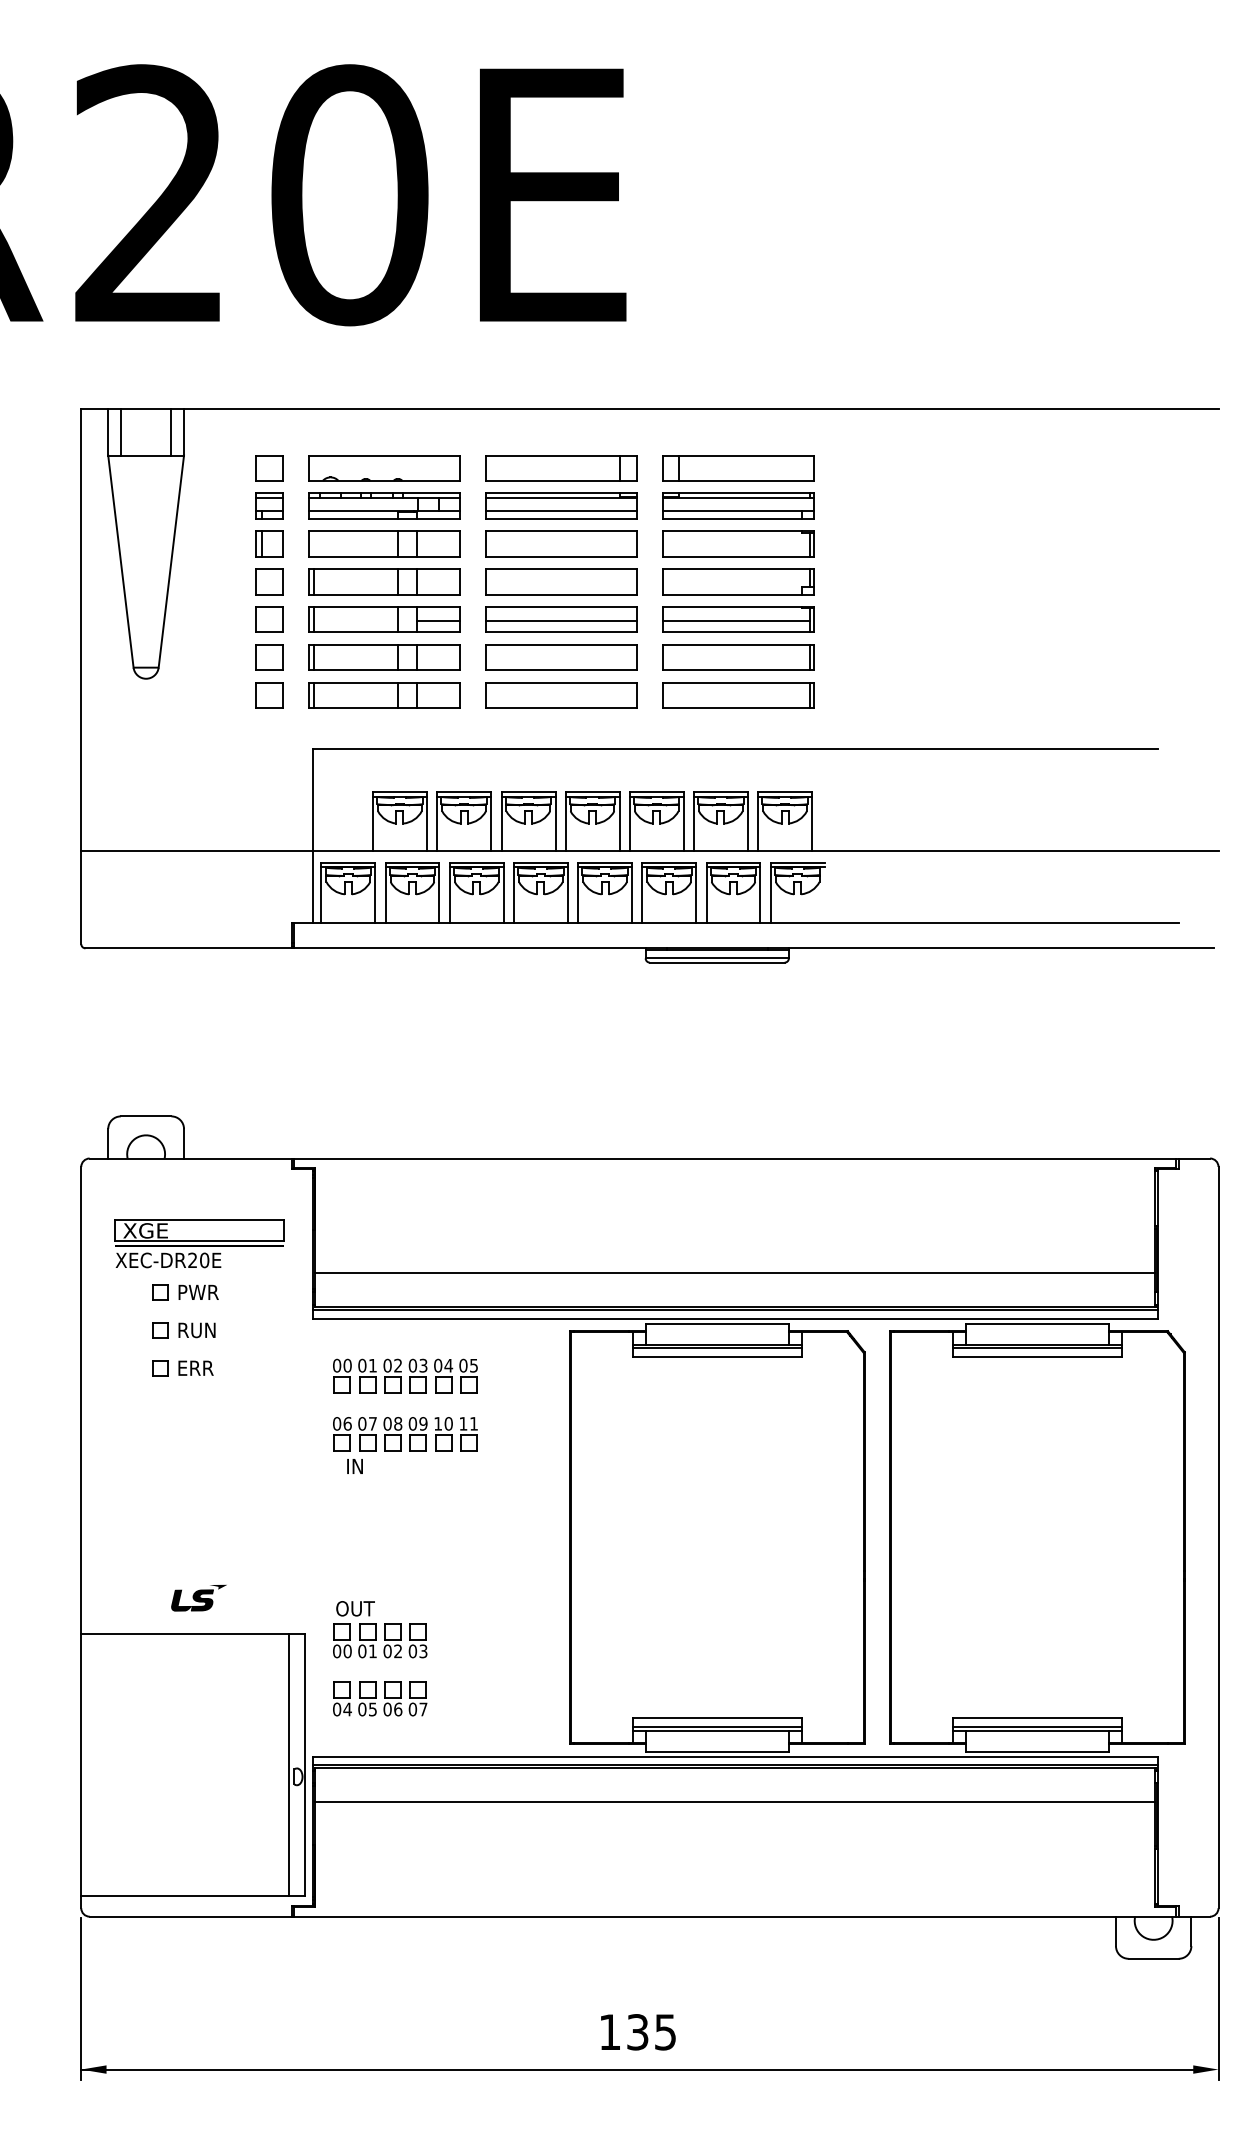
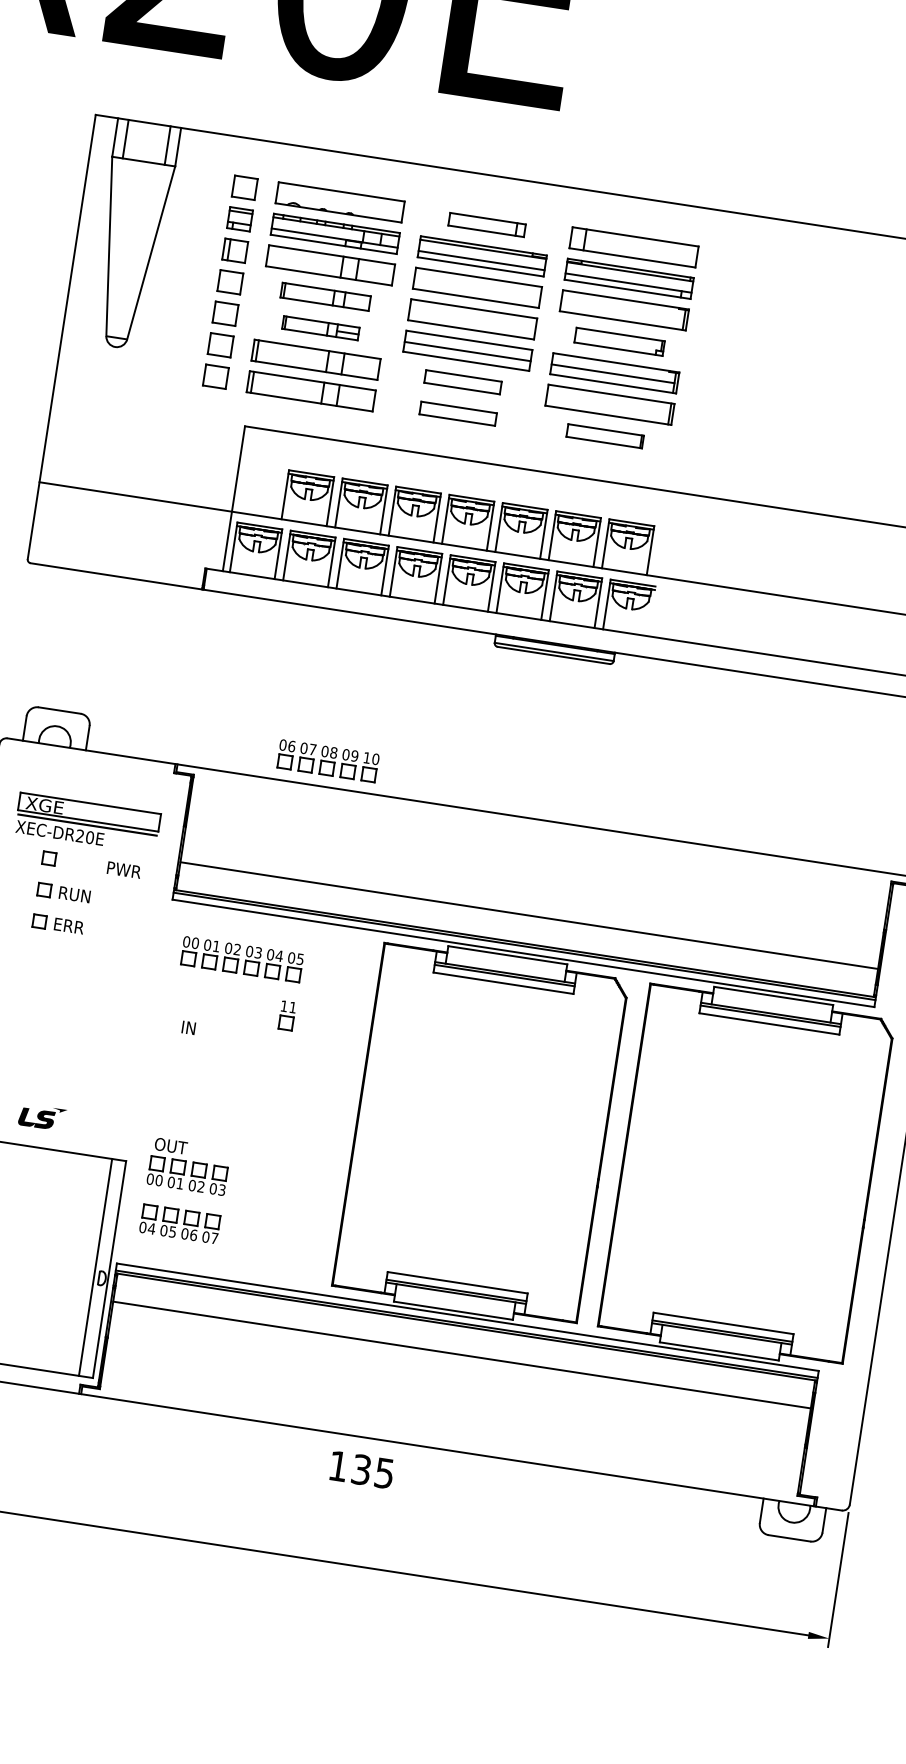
part: (561, 468) -> (487, 225), size x0.6
part: (384, 581) -> (325, 296), size x0.7
part: (738, 581) -> (619, 341), size x0.7
part: (384, 619) -> (320, 328), size x0.6
part: (561, 657) -> (463, 382), size x0.6
part: (561, 695) -> (458, 413), size x0.6
part: (738, 695) -> (605, 436), size x0.6
text: (198, 1291) -> (124, 869), moved
part: (392, 1434) -> (327, 761), moved
text: (638, 2032) -> (362, 1470), moved

